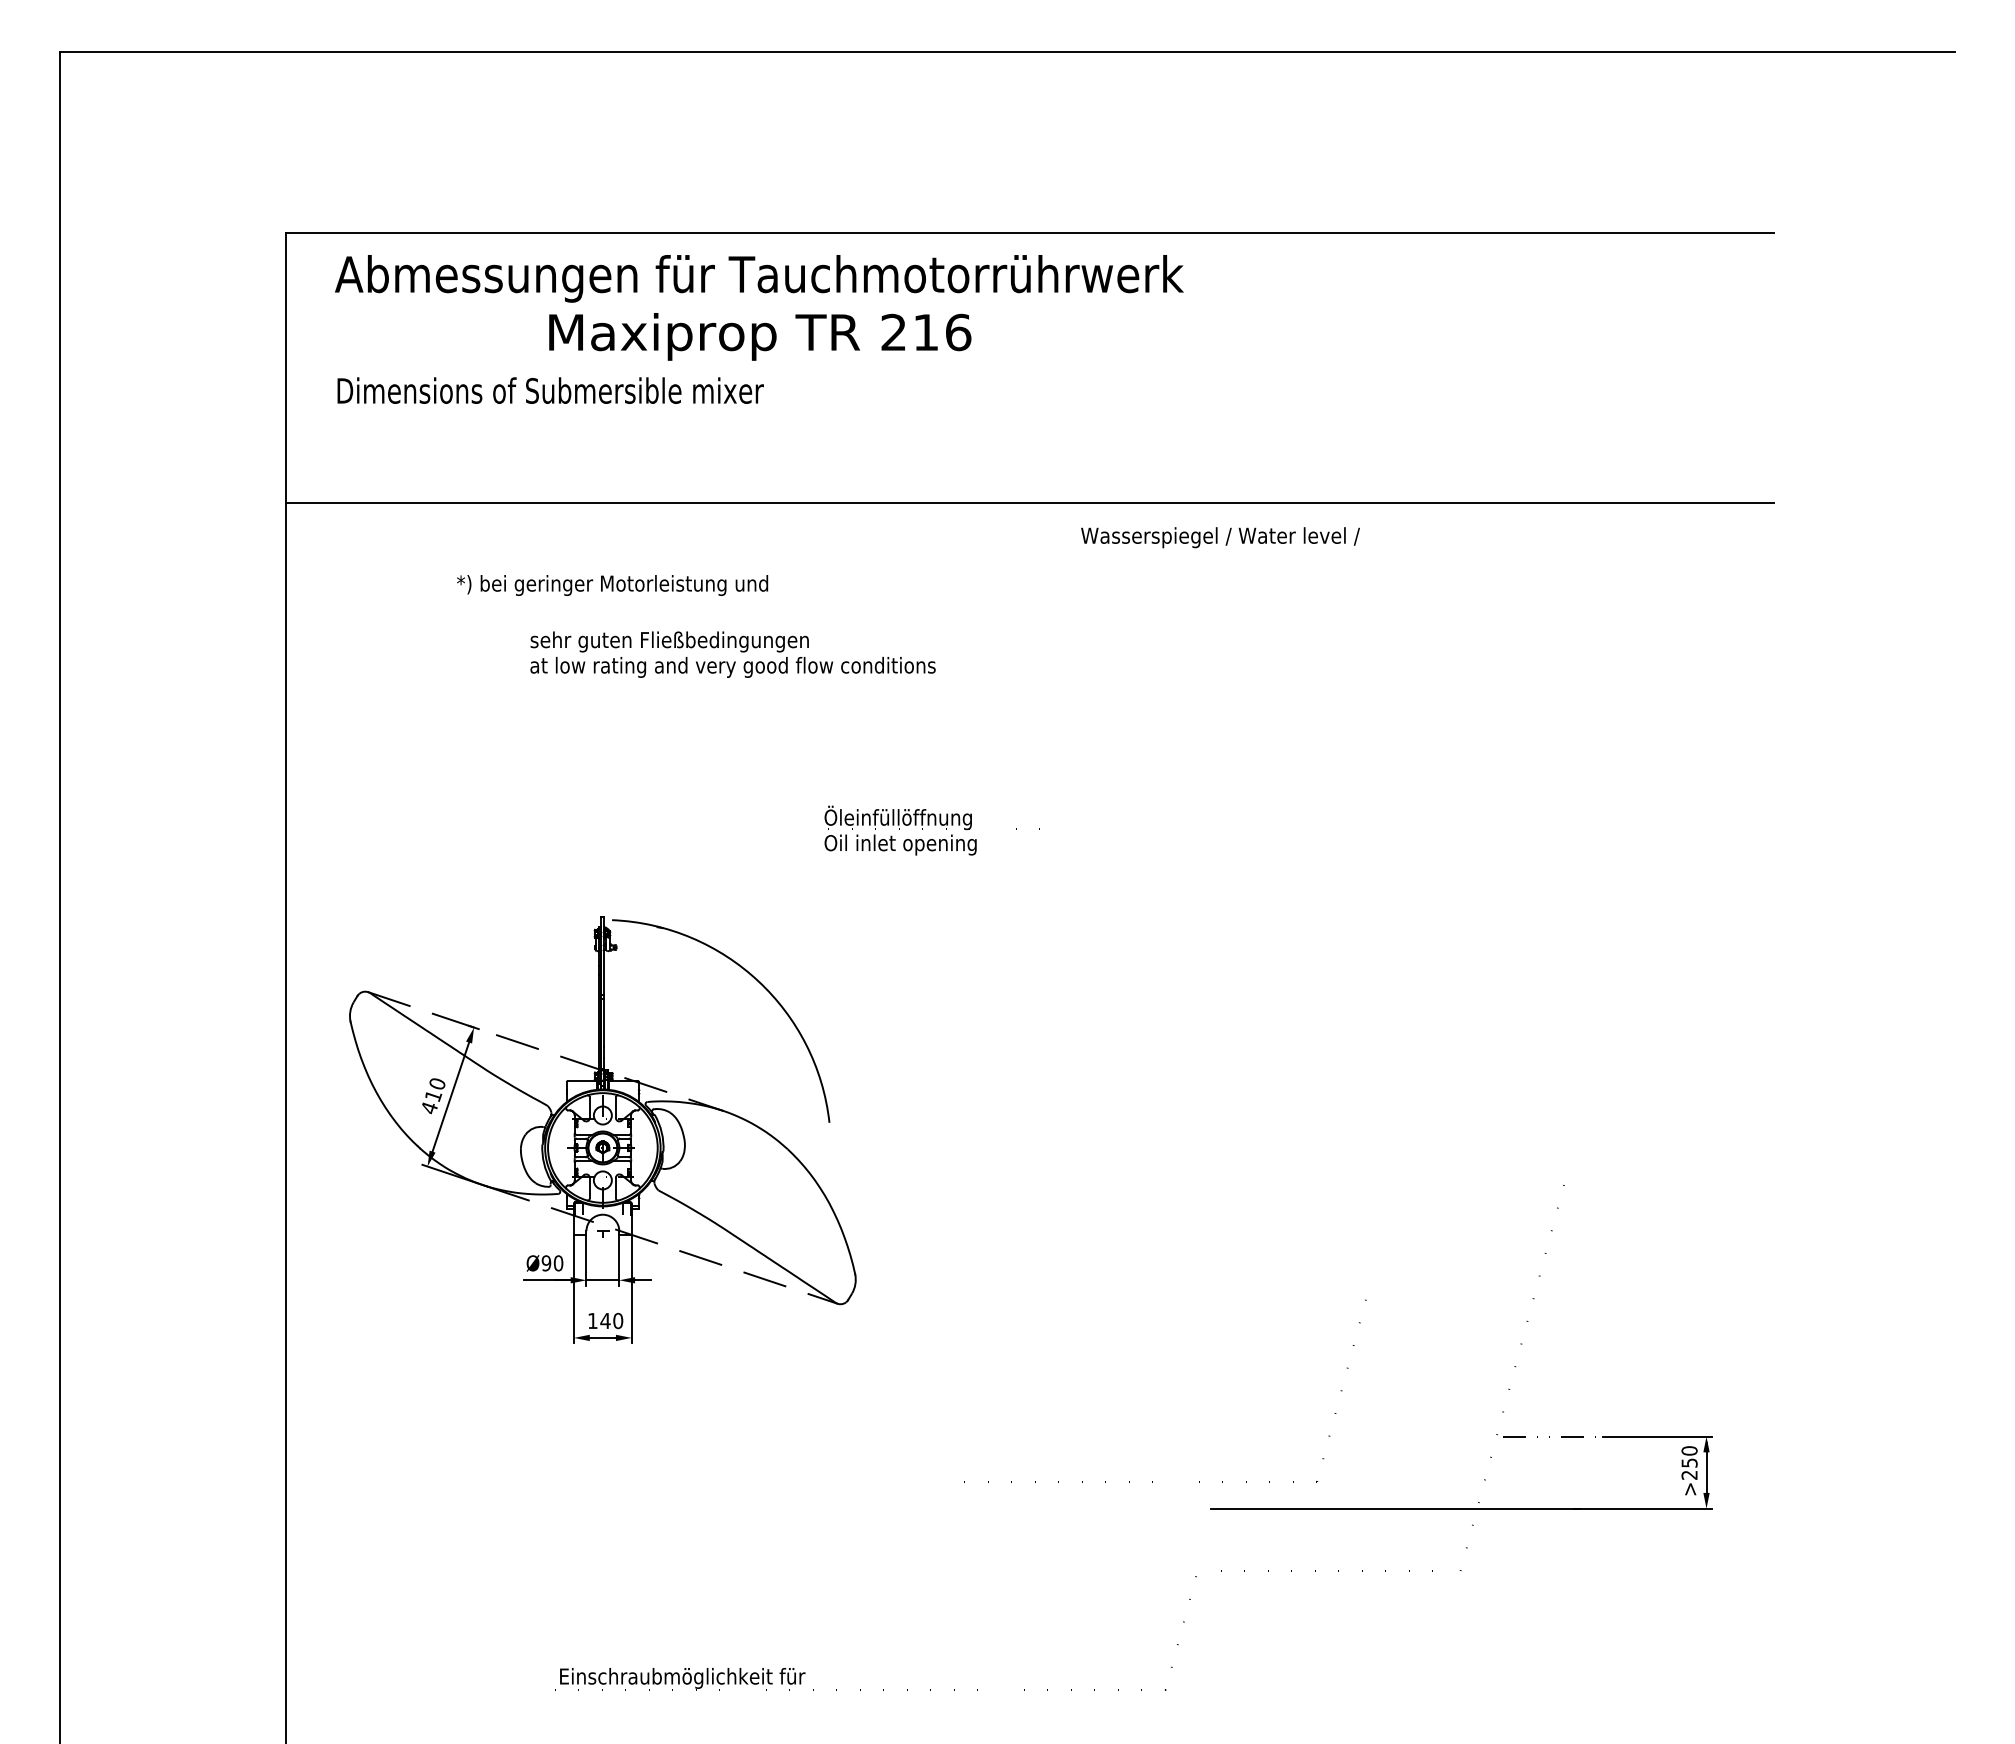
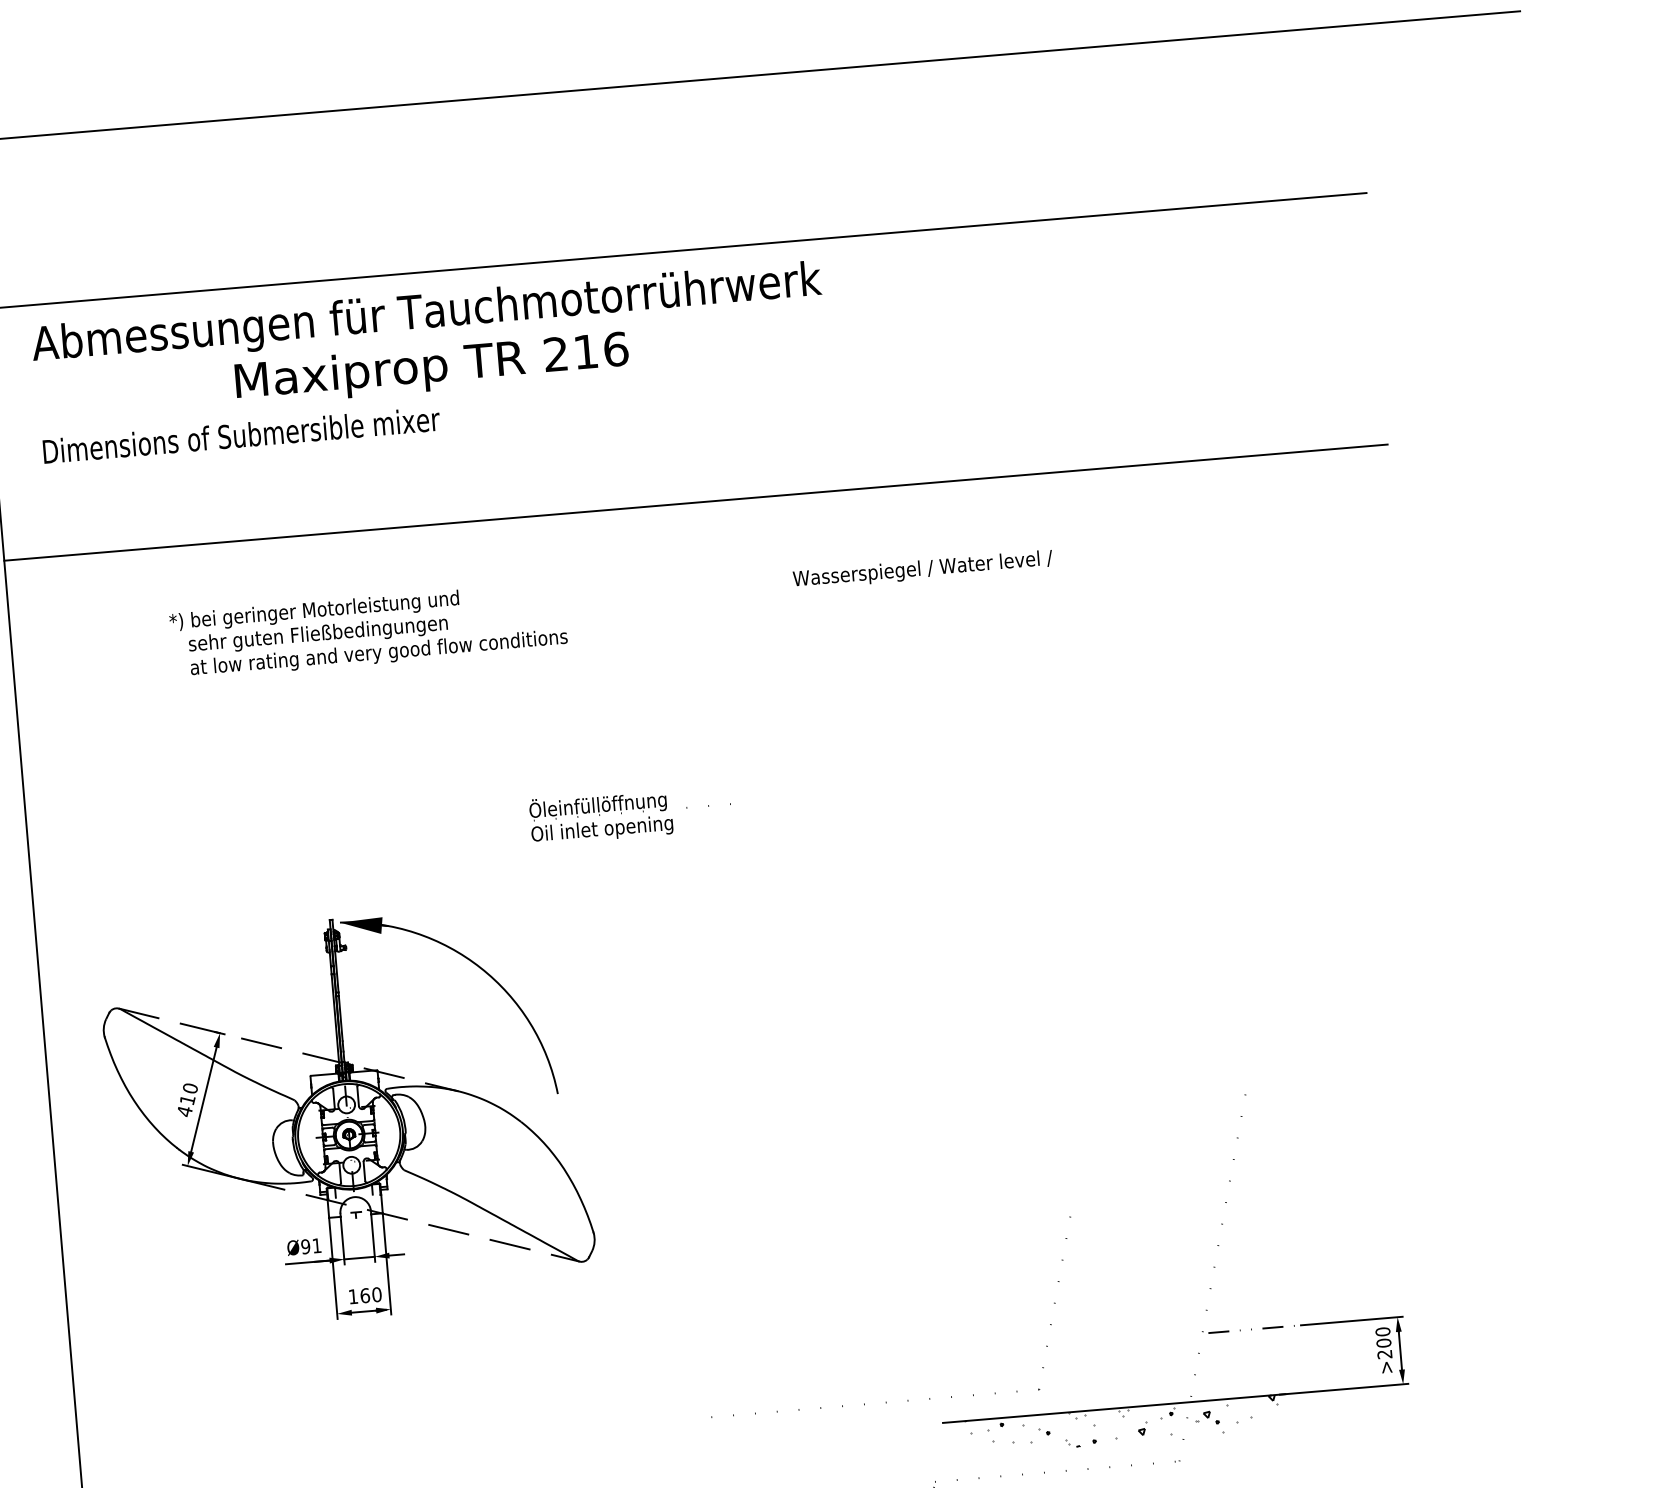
text: (1220, 537) -> (922, 569), moved
text: (732, 654) -> (377, 641), moved
fill: (635, 927) -> (362, 927), added
text: (558, 1263) -> (316, 1245), Ø90 -> Ø91
text: (605, 1320) -> (365, 1295), 140 -> 160
text: (1689, 1462) -> (1383, 1342), >250 -> >200
hatch: (1402, 1527) -> (1122, 1425), added

